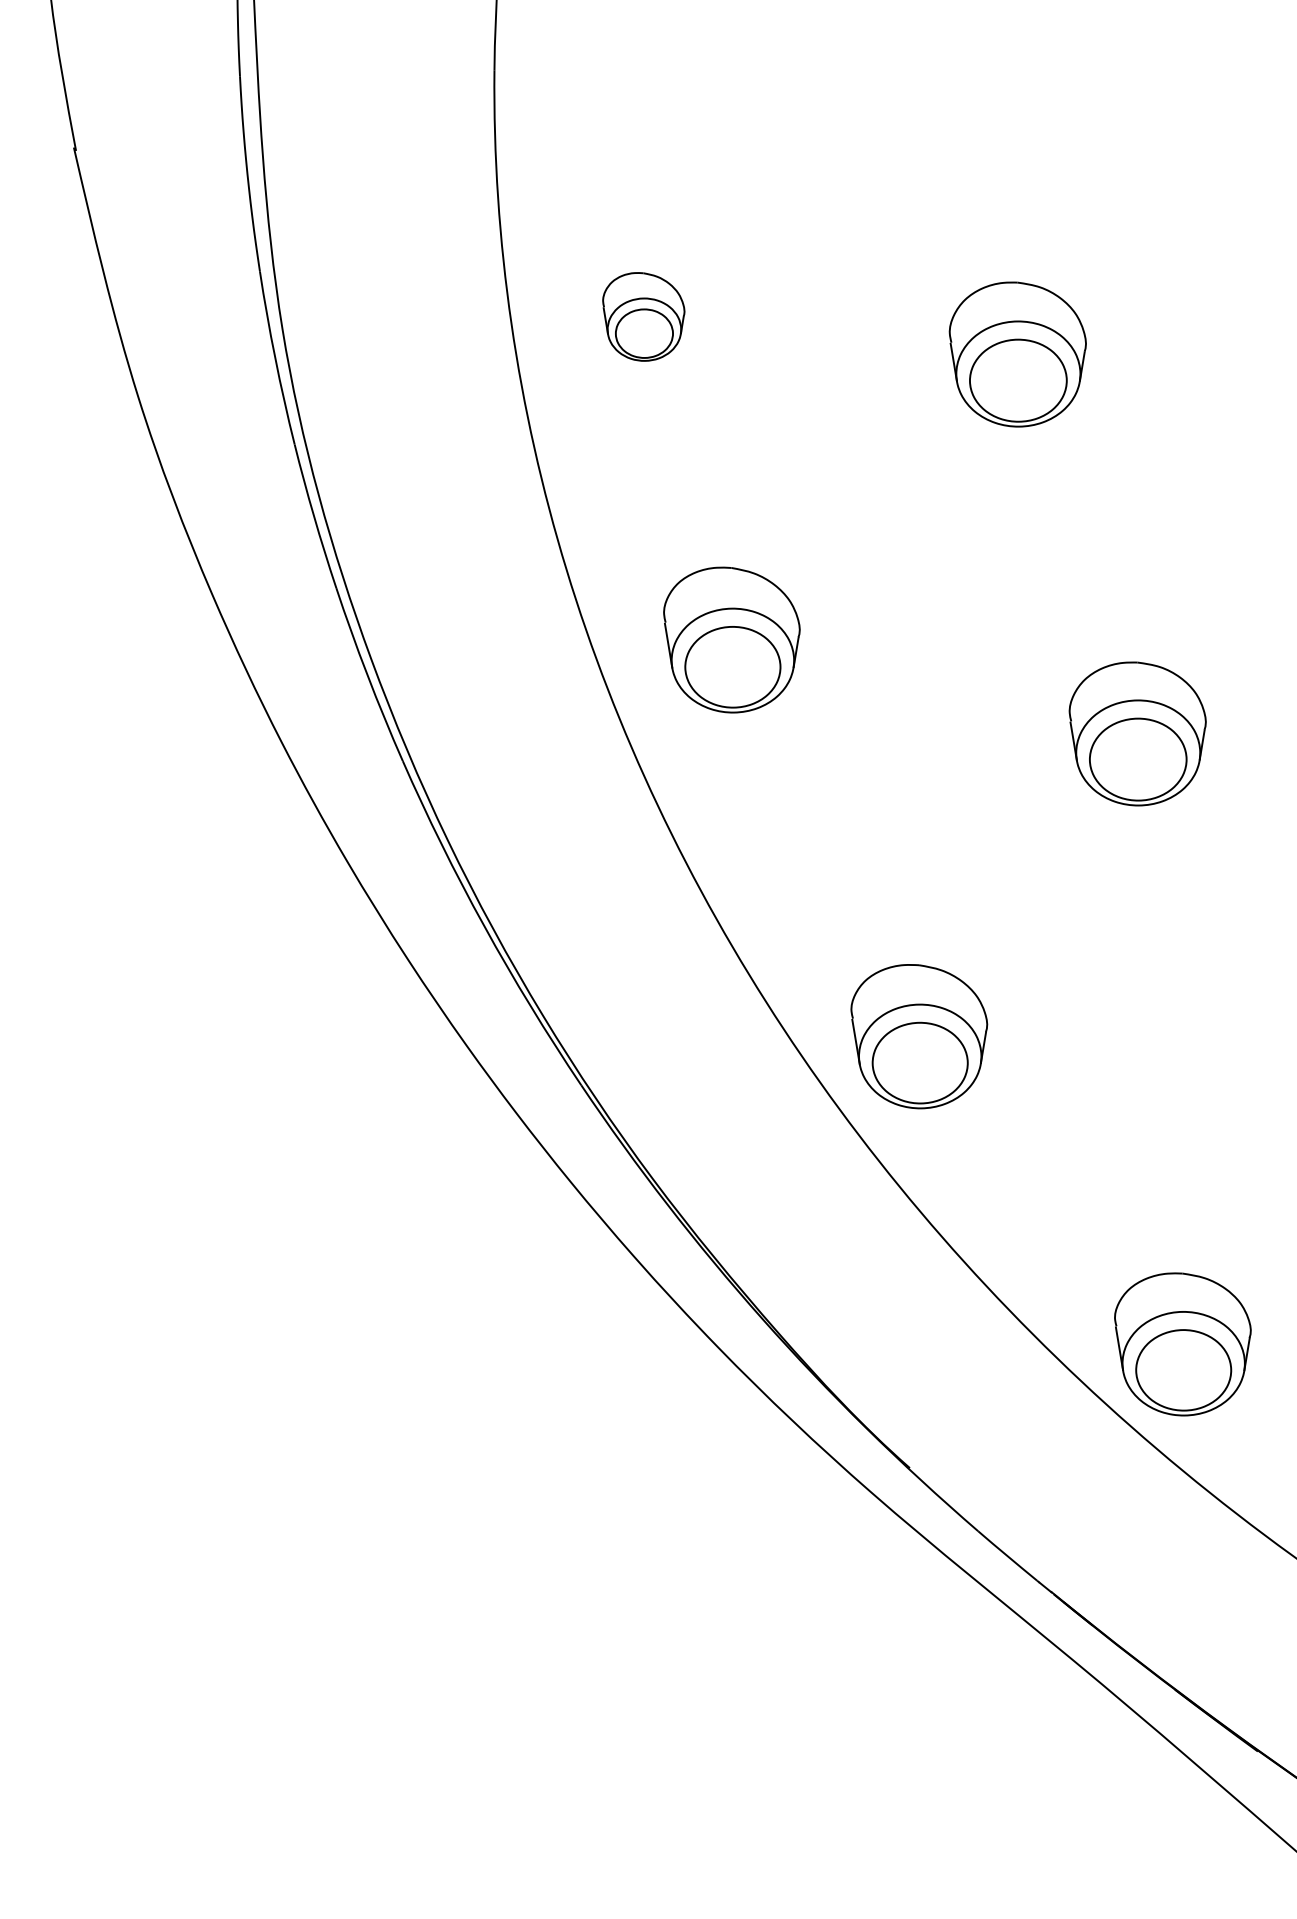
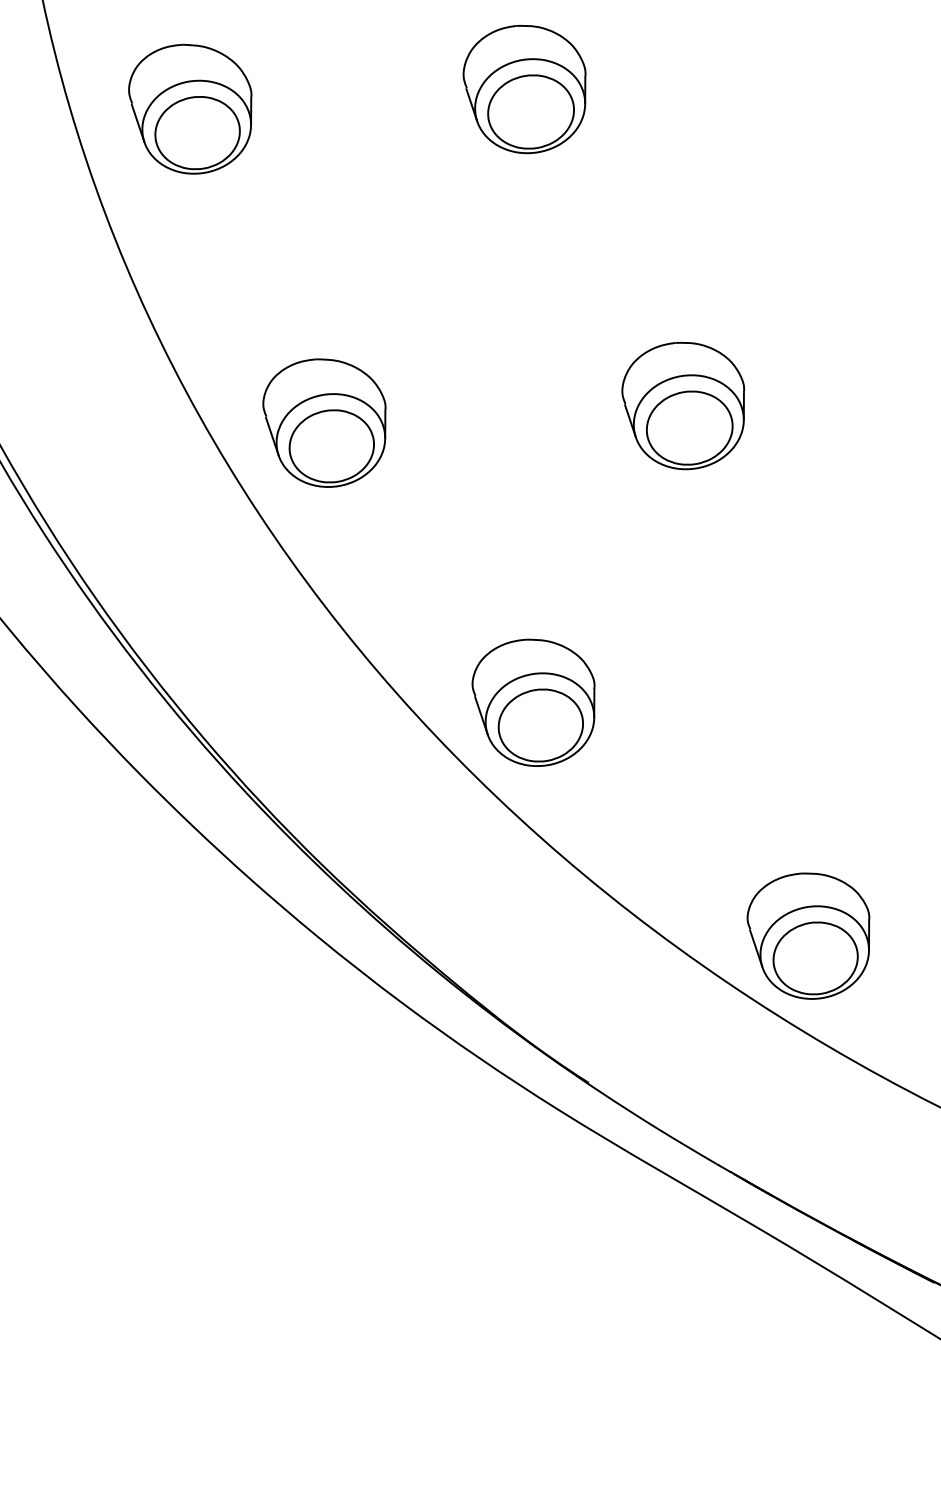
part: (643, 316) -> (192, 108), size x1.67
part: (731, 639) -> (326, 422), moved

